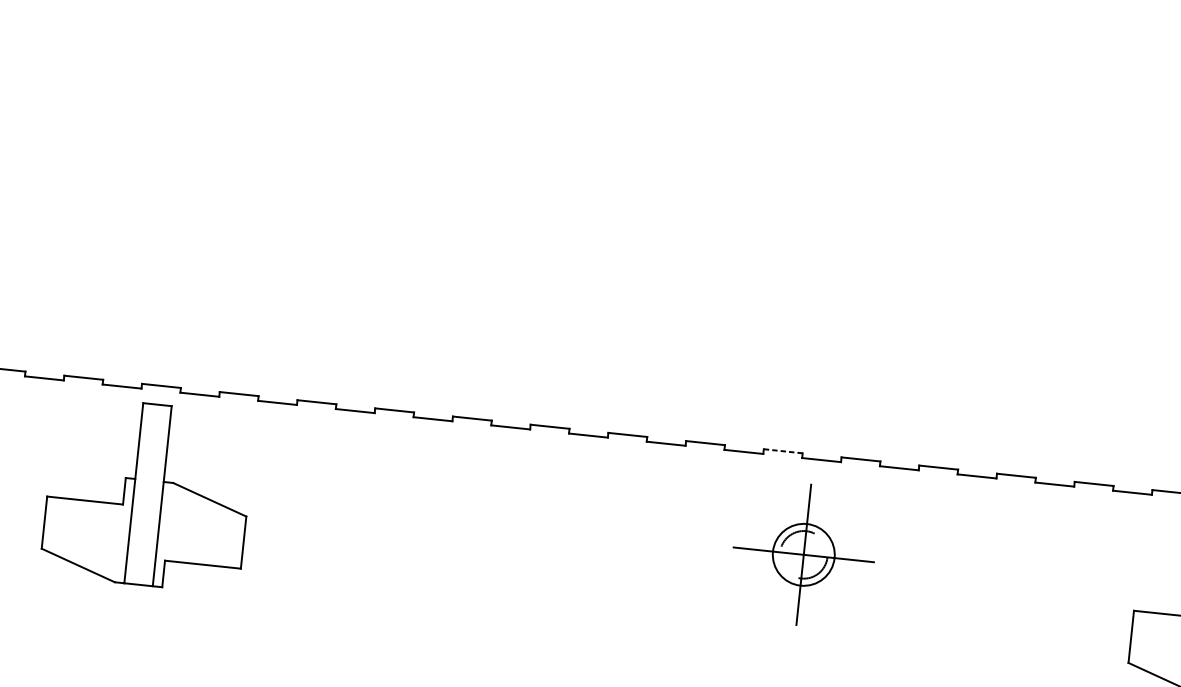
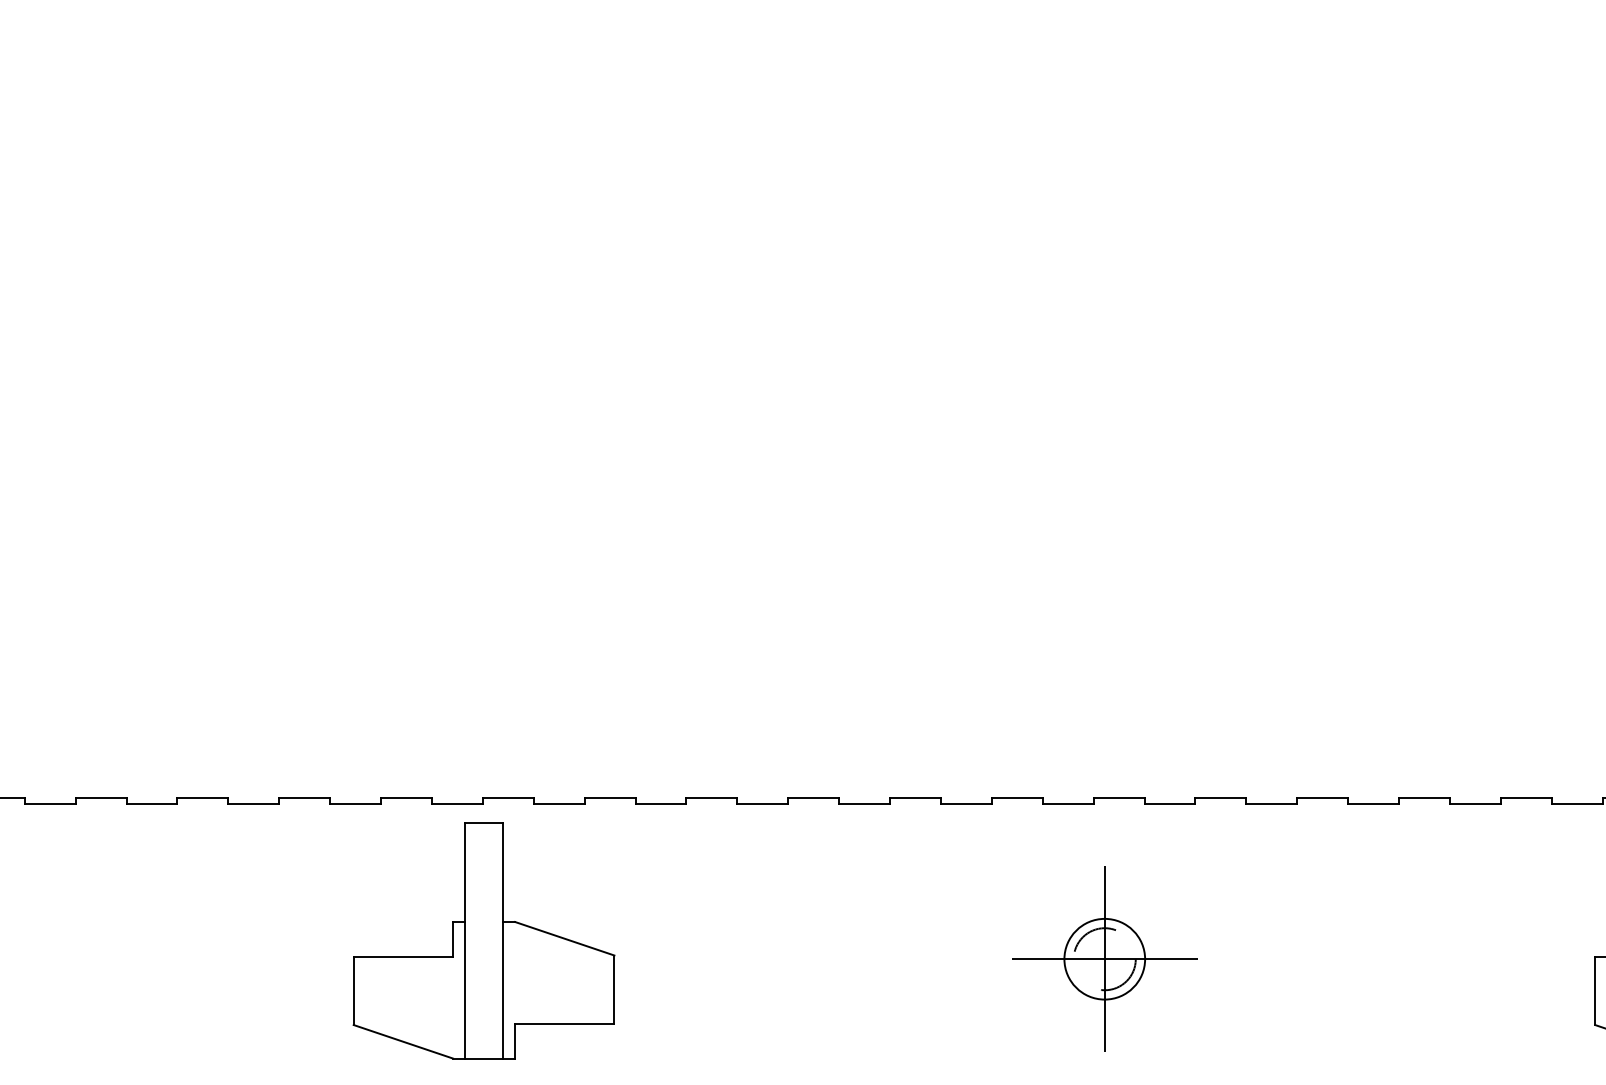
line: (783, 451) -> (1119, 797), dashed -> solid
part: (147, 494) -> (483, 940), moved
part: (803, 554) -> (1104, 958), moved

